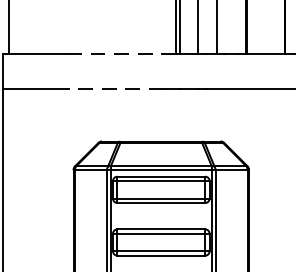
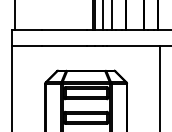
line: (114, 53) -> (64, 29), dashed -> solid
line: (114, 89) -> (64, 46), dashed -> solid

